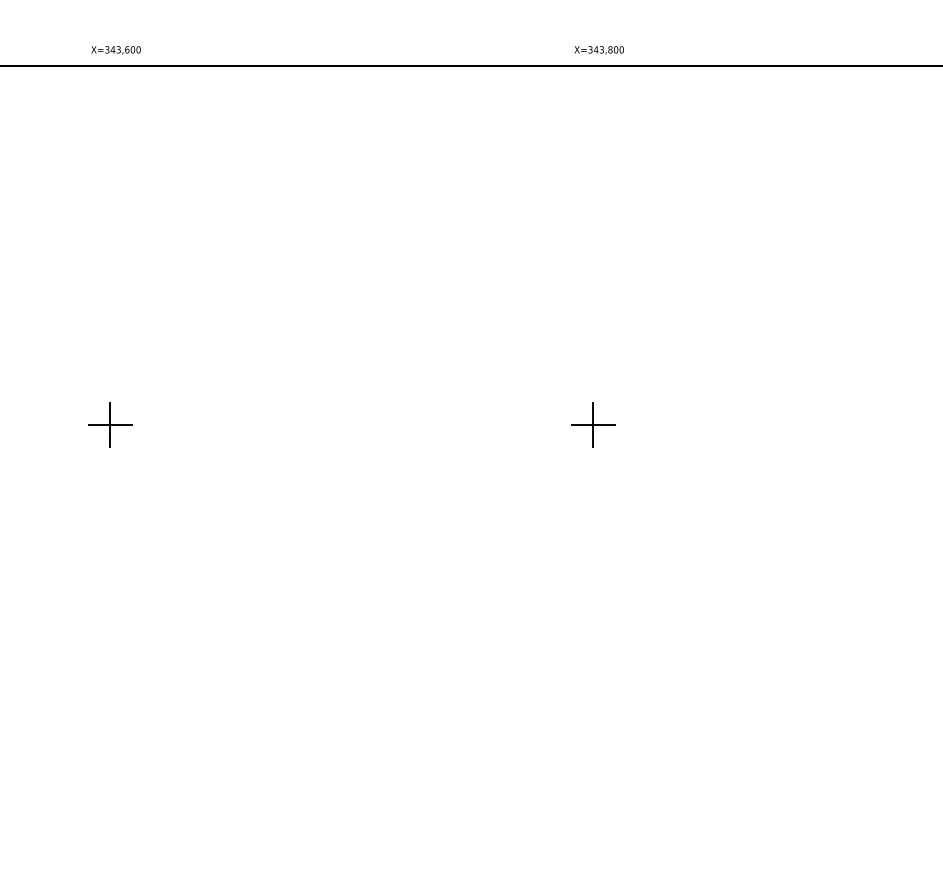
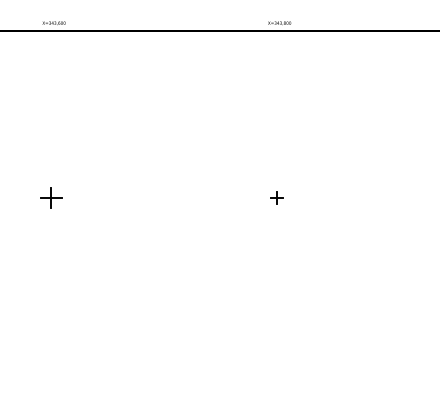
part: (592, 423) -> (276, 197), size x0.6

